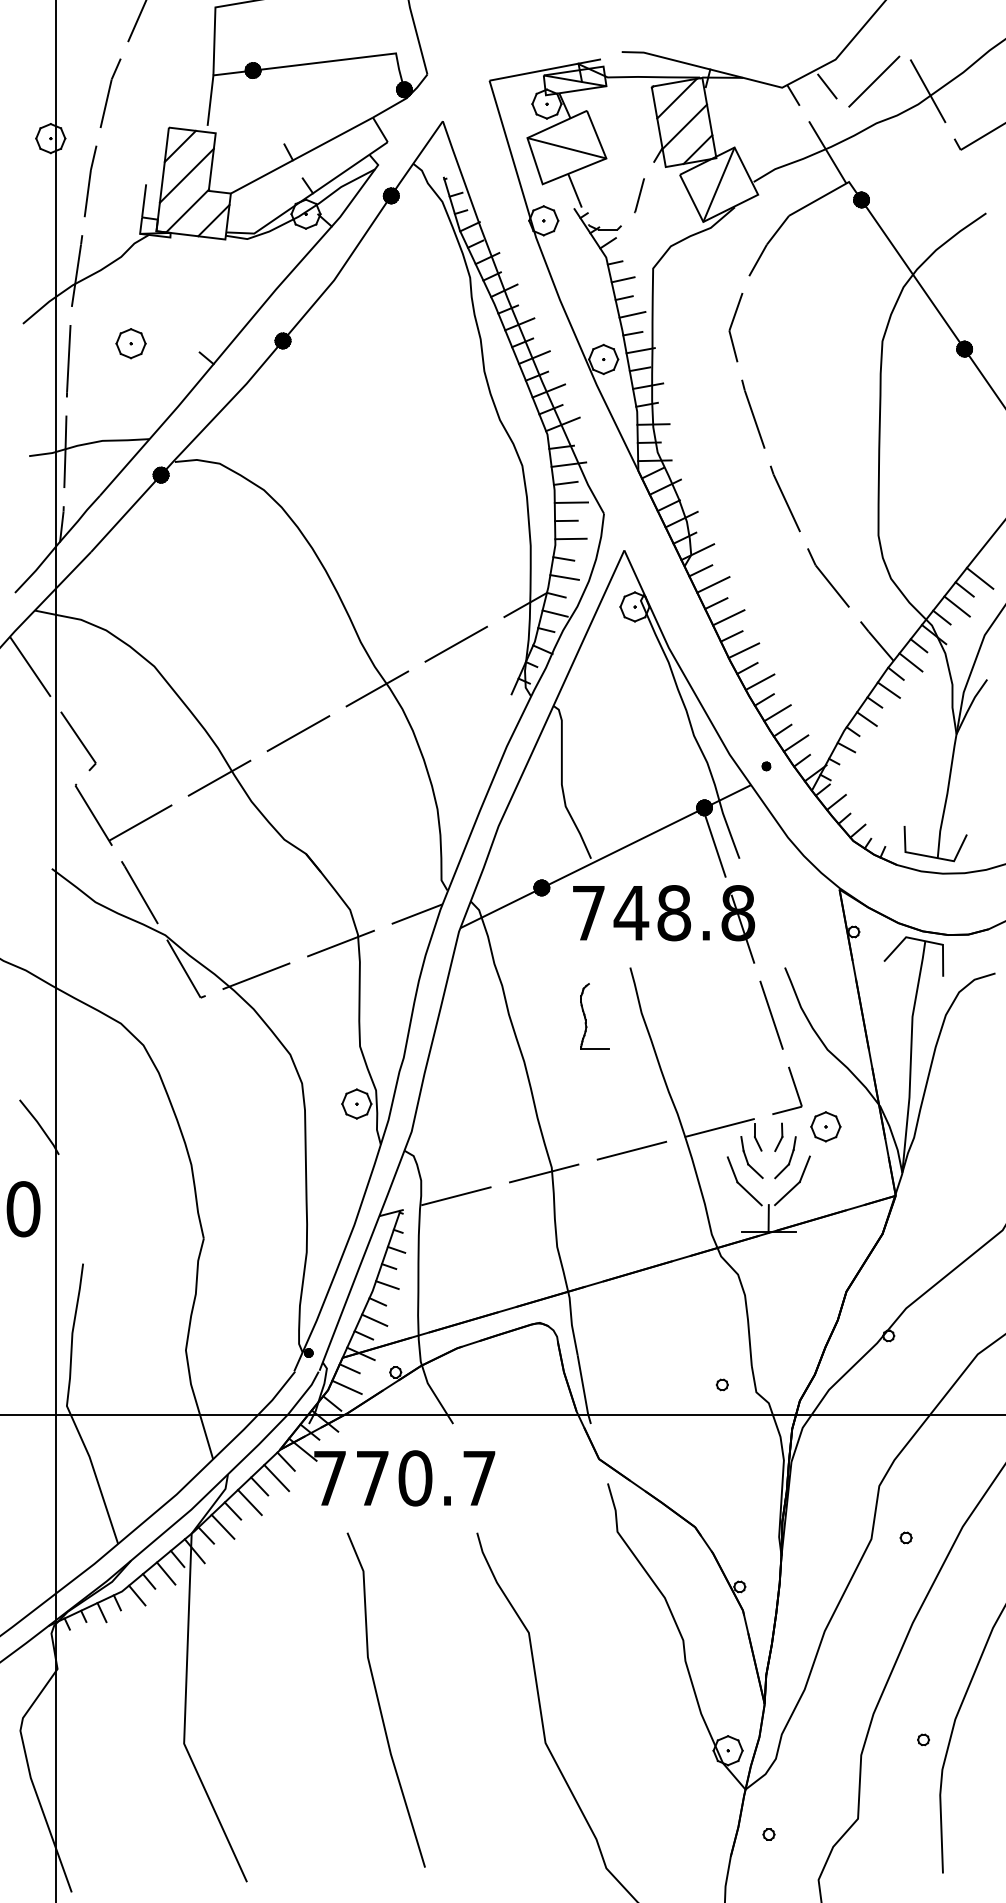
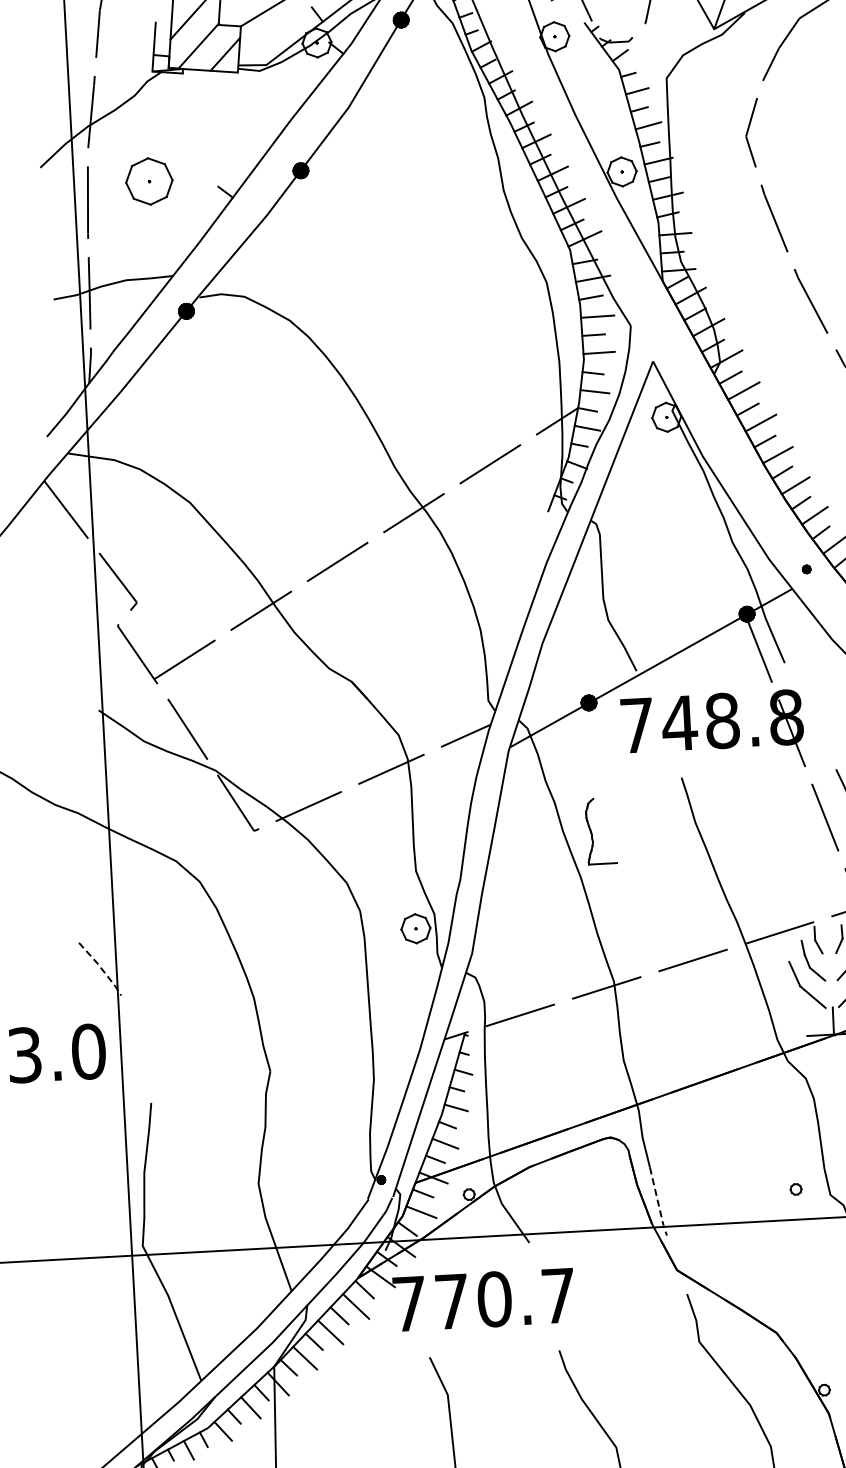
part: (130, 343) -> (148, 181), size x1.6
part: (586, 1017) -> (592, 832), moved
line: (40, 1126) -> (101, 968), solid -> dashed
line: (583, 1390) -> (657, 1202), solid -> dashed

